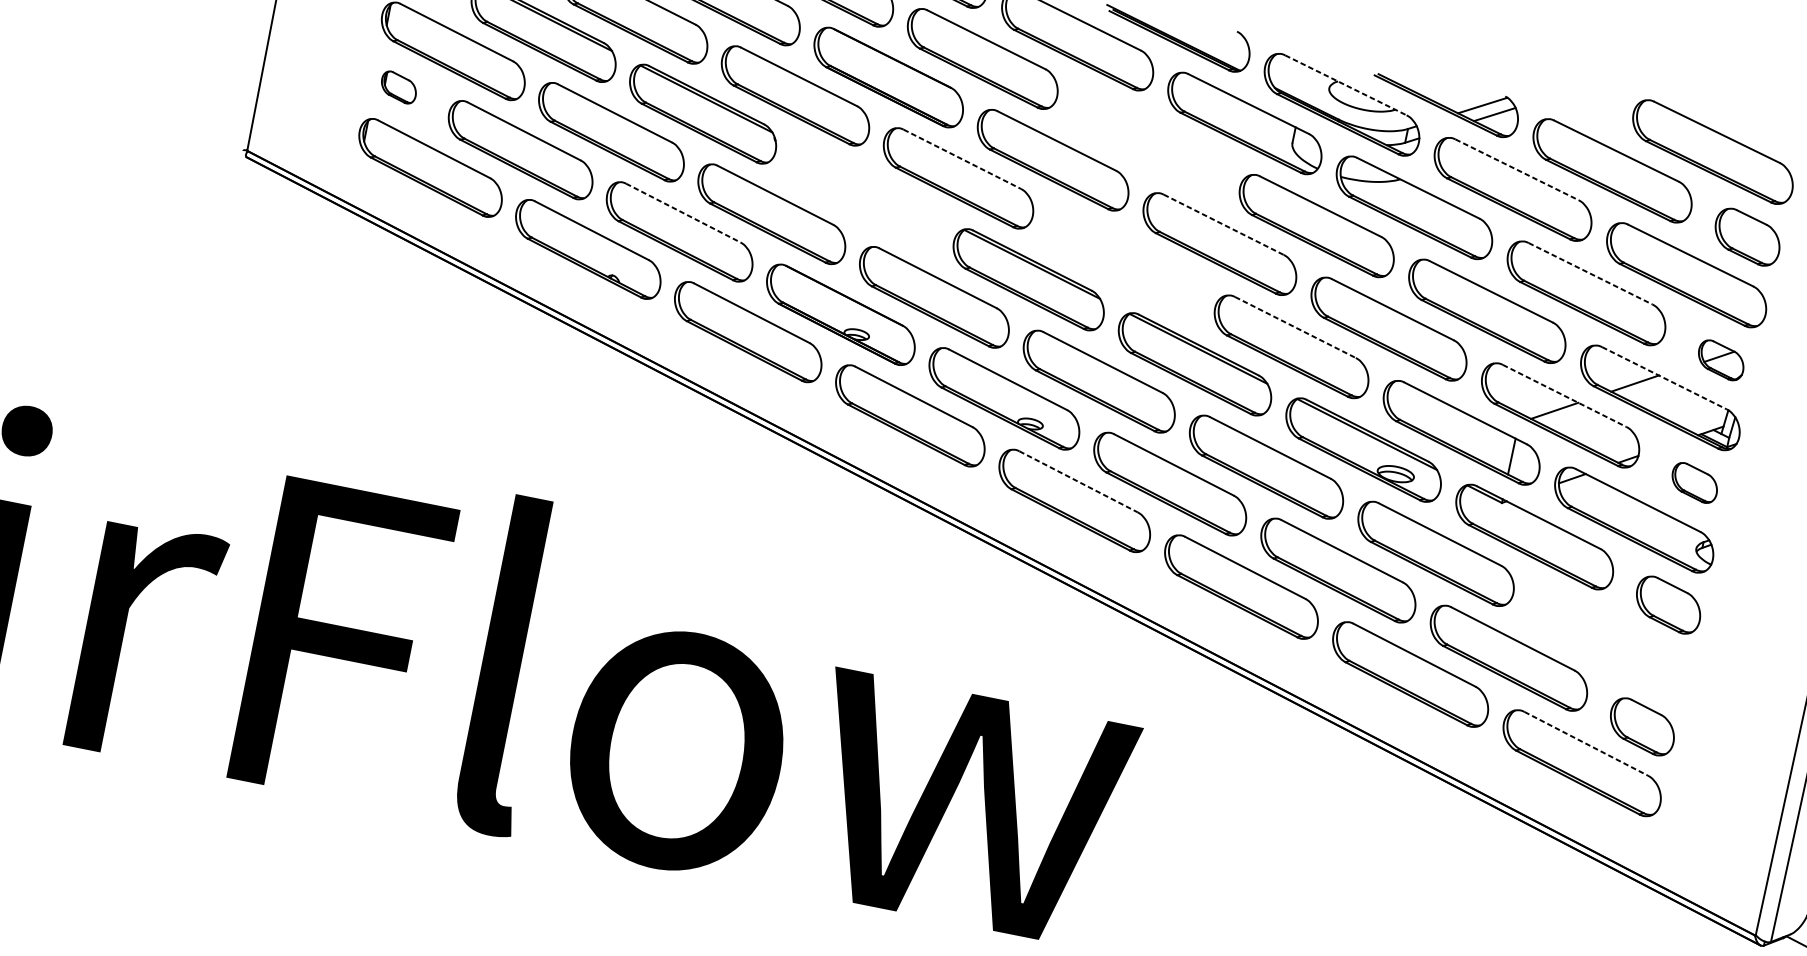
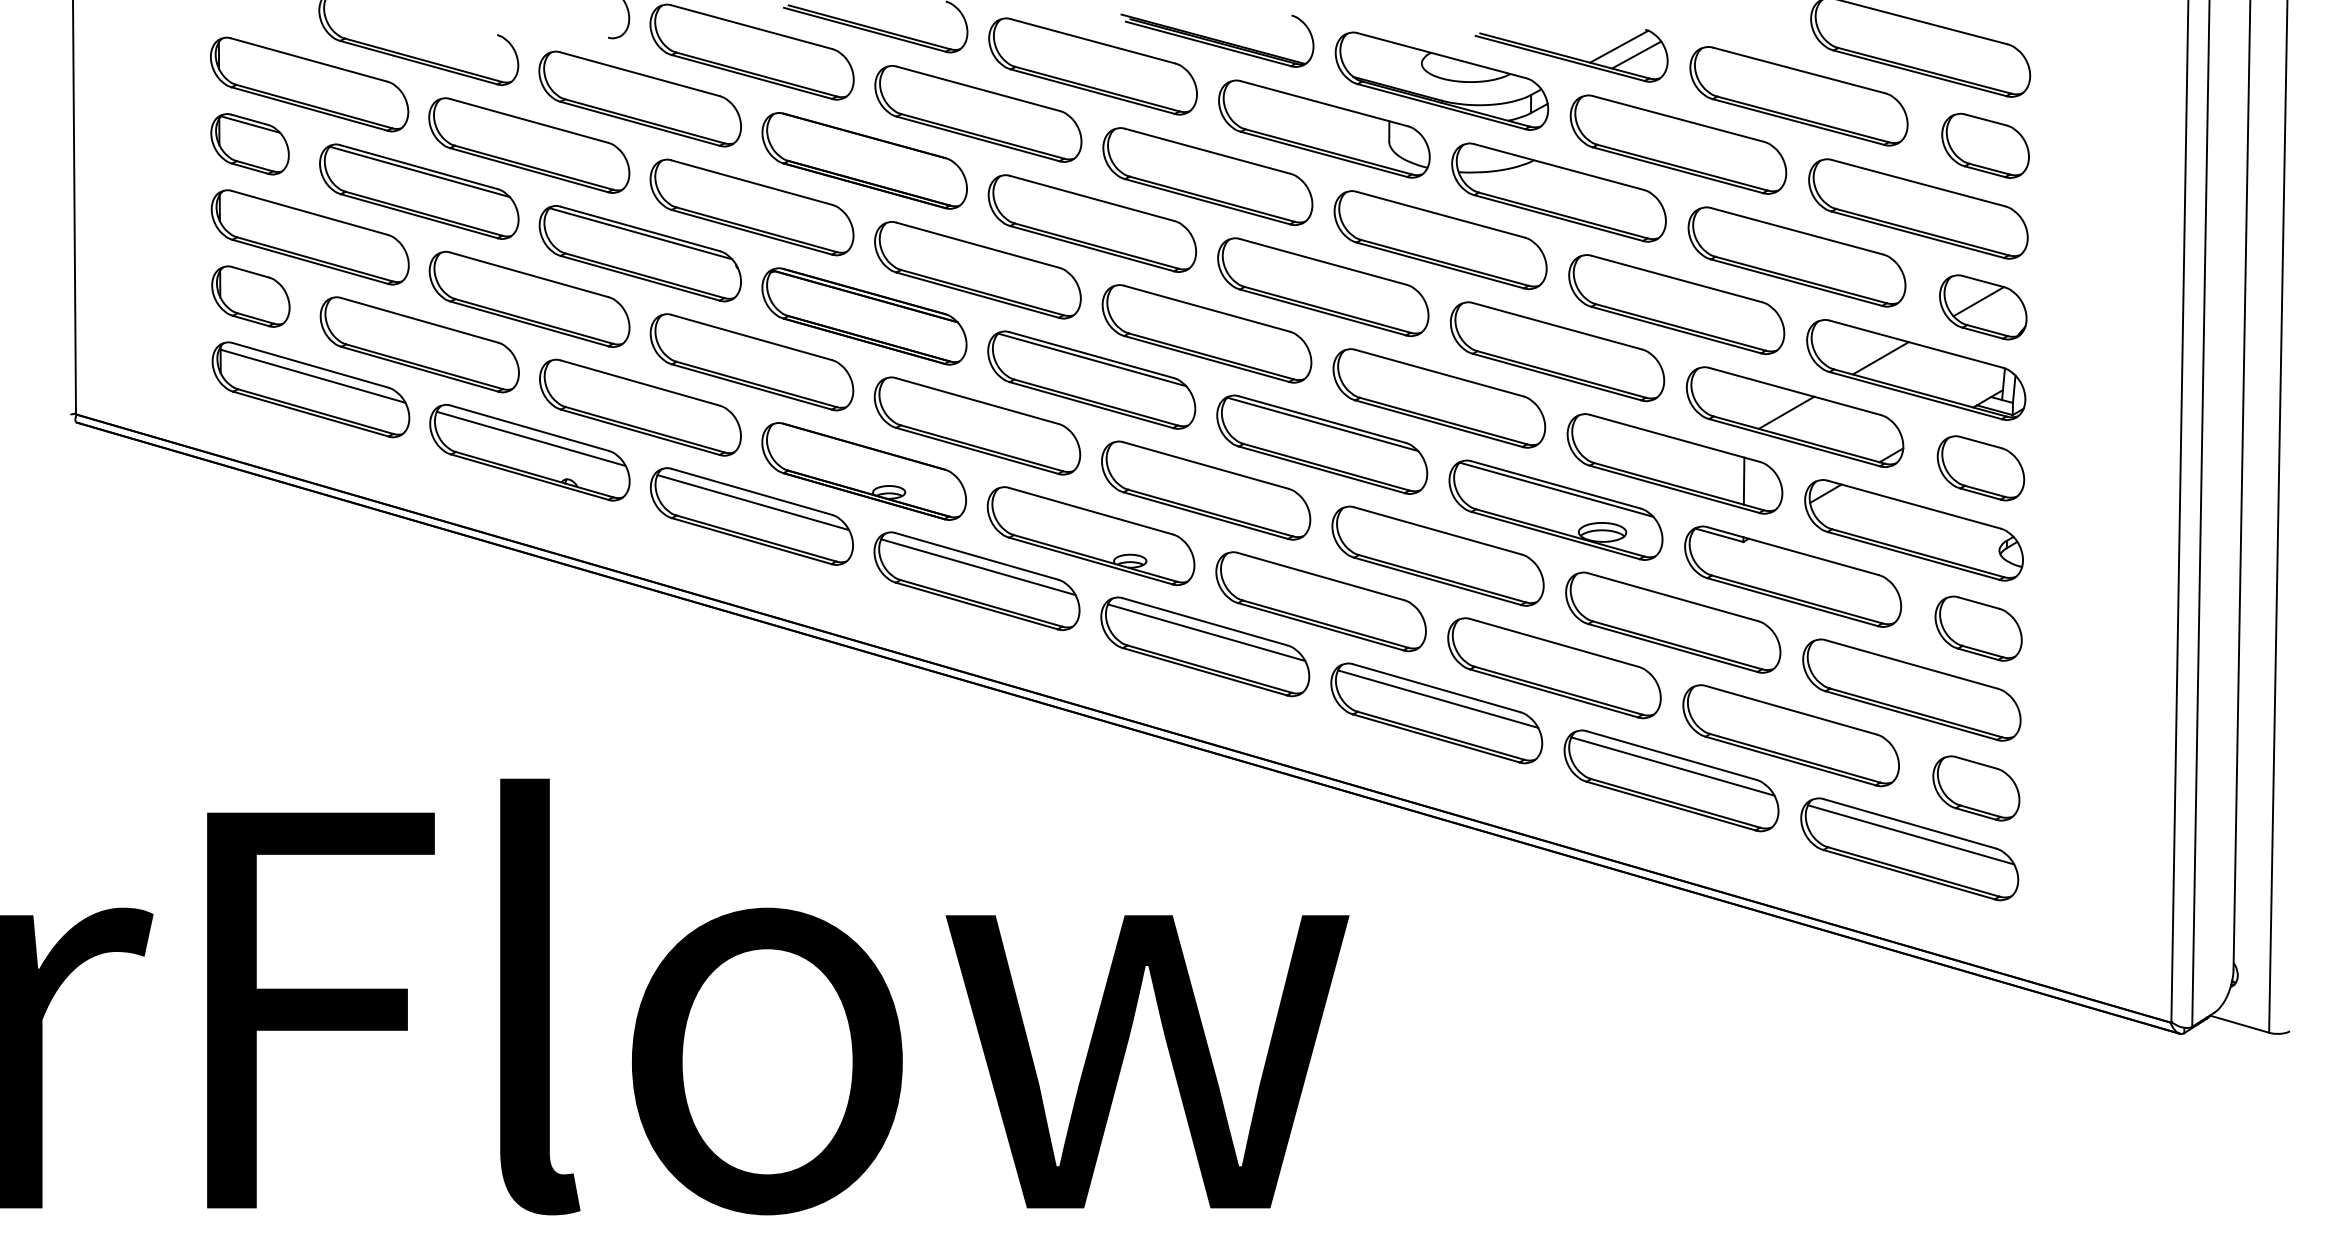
line: (1346, 85) -> (1442, 55), dashed -> solid
part: (398, 87) -> (250, 296), size x1.67
part: (1148, 141) -> (1207, 176), added
line: (433, 157) -> (312, 375), added
line: (962, 159) -> (978, 245), dashed -> solid
line: (1517, 170) -> (1679, 119), dashed -> solid
part: (864, 196) -> (864, 316), added
line: (683, 213) -> (640, 383), dashed -> solid
line: (1223, 225) -> (1323, 262), dashed -> solid
line: (590, 238) -> (530, 438), added
part: (1123, 261) -> (1206, 333), added
line: (1590, 273) -> (1797, 231), dashed -> solid
line: (751, 321) -> (753, 502), added
line: (1295, 327) -> (1439, 373), dashed -> solid
part: (1721, 360) -> (1983, 307), size x1.43
line: (1664, 378) -> (1916, 344), dashed -> solid
line: (1564, 395) -> (1795, 391), dashed -> solid
line: (913, 405) -> (978, 567), added
line: (1078, 482) -> (1205, 622), dashed -> solid
part: (1694, 483) -> (1980, 468), size x1.43
line: (1077, 490) -> (1206, 632), added
line: (1245, 576) -> (1438, 698), added
part: (1607, 641) -> (1911, 689), added
line: (1413, 663) -> (1672, 766), added
line: (1586, 743) -> (1910, 823), dashed -> solid
line: (1585, 752) -> (1911, 834), added

